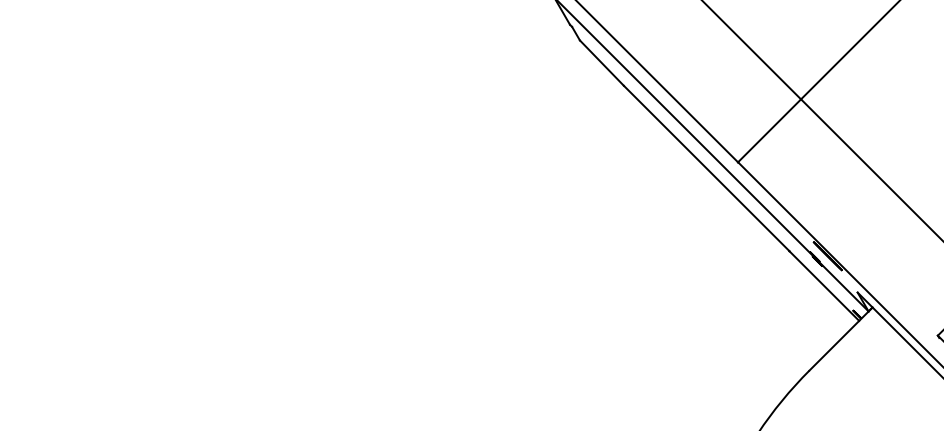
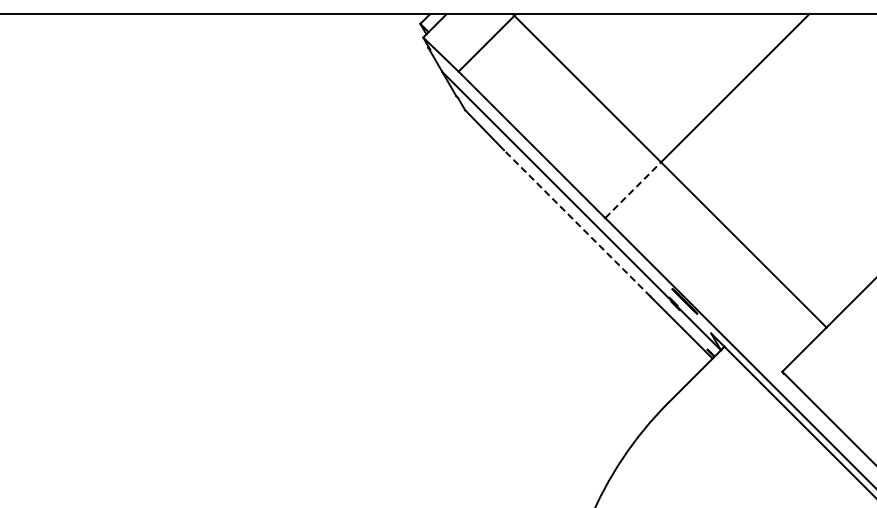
line: (769, 130) -> (633, 189), solid -> dashed
line: (706, 168) -> (577, 223), solid -> dashed

